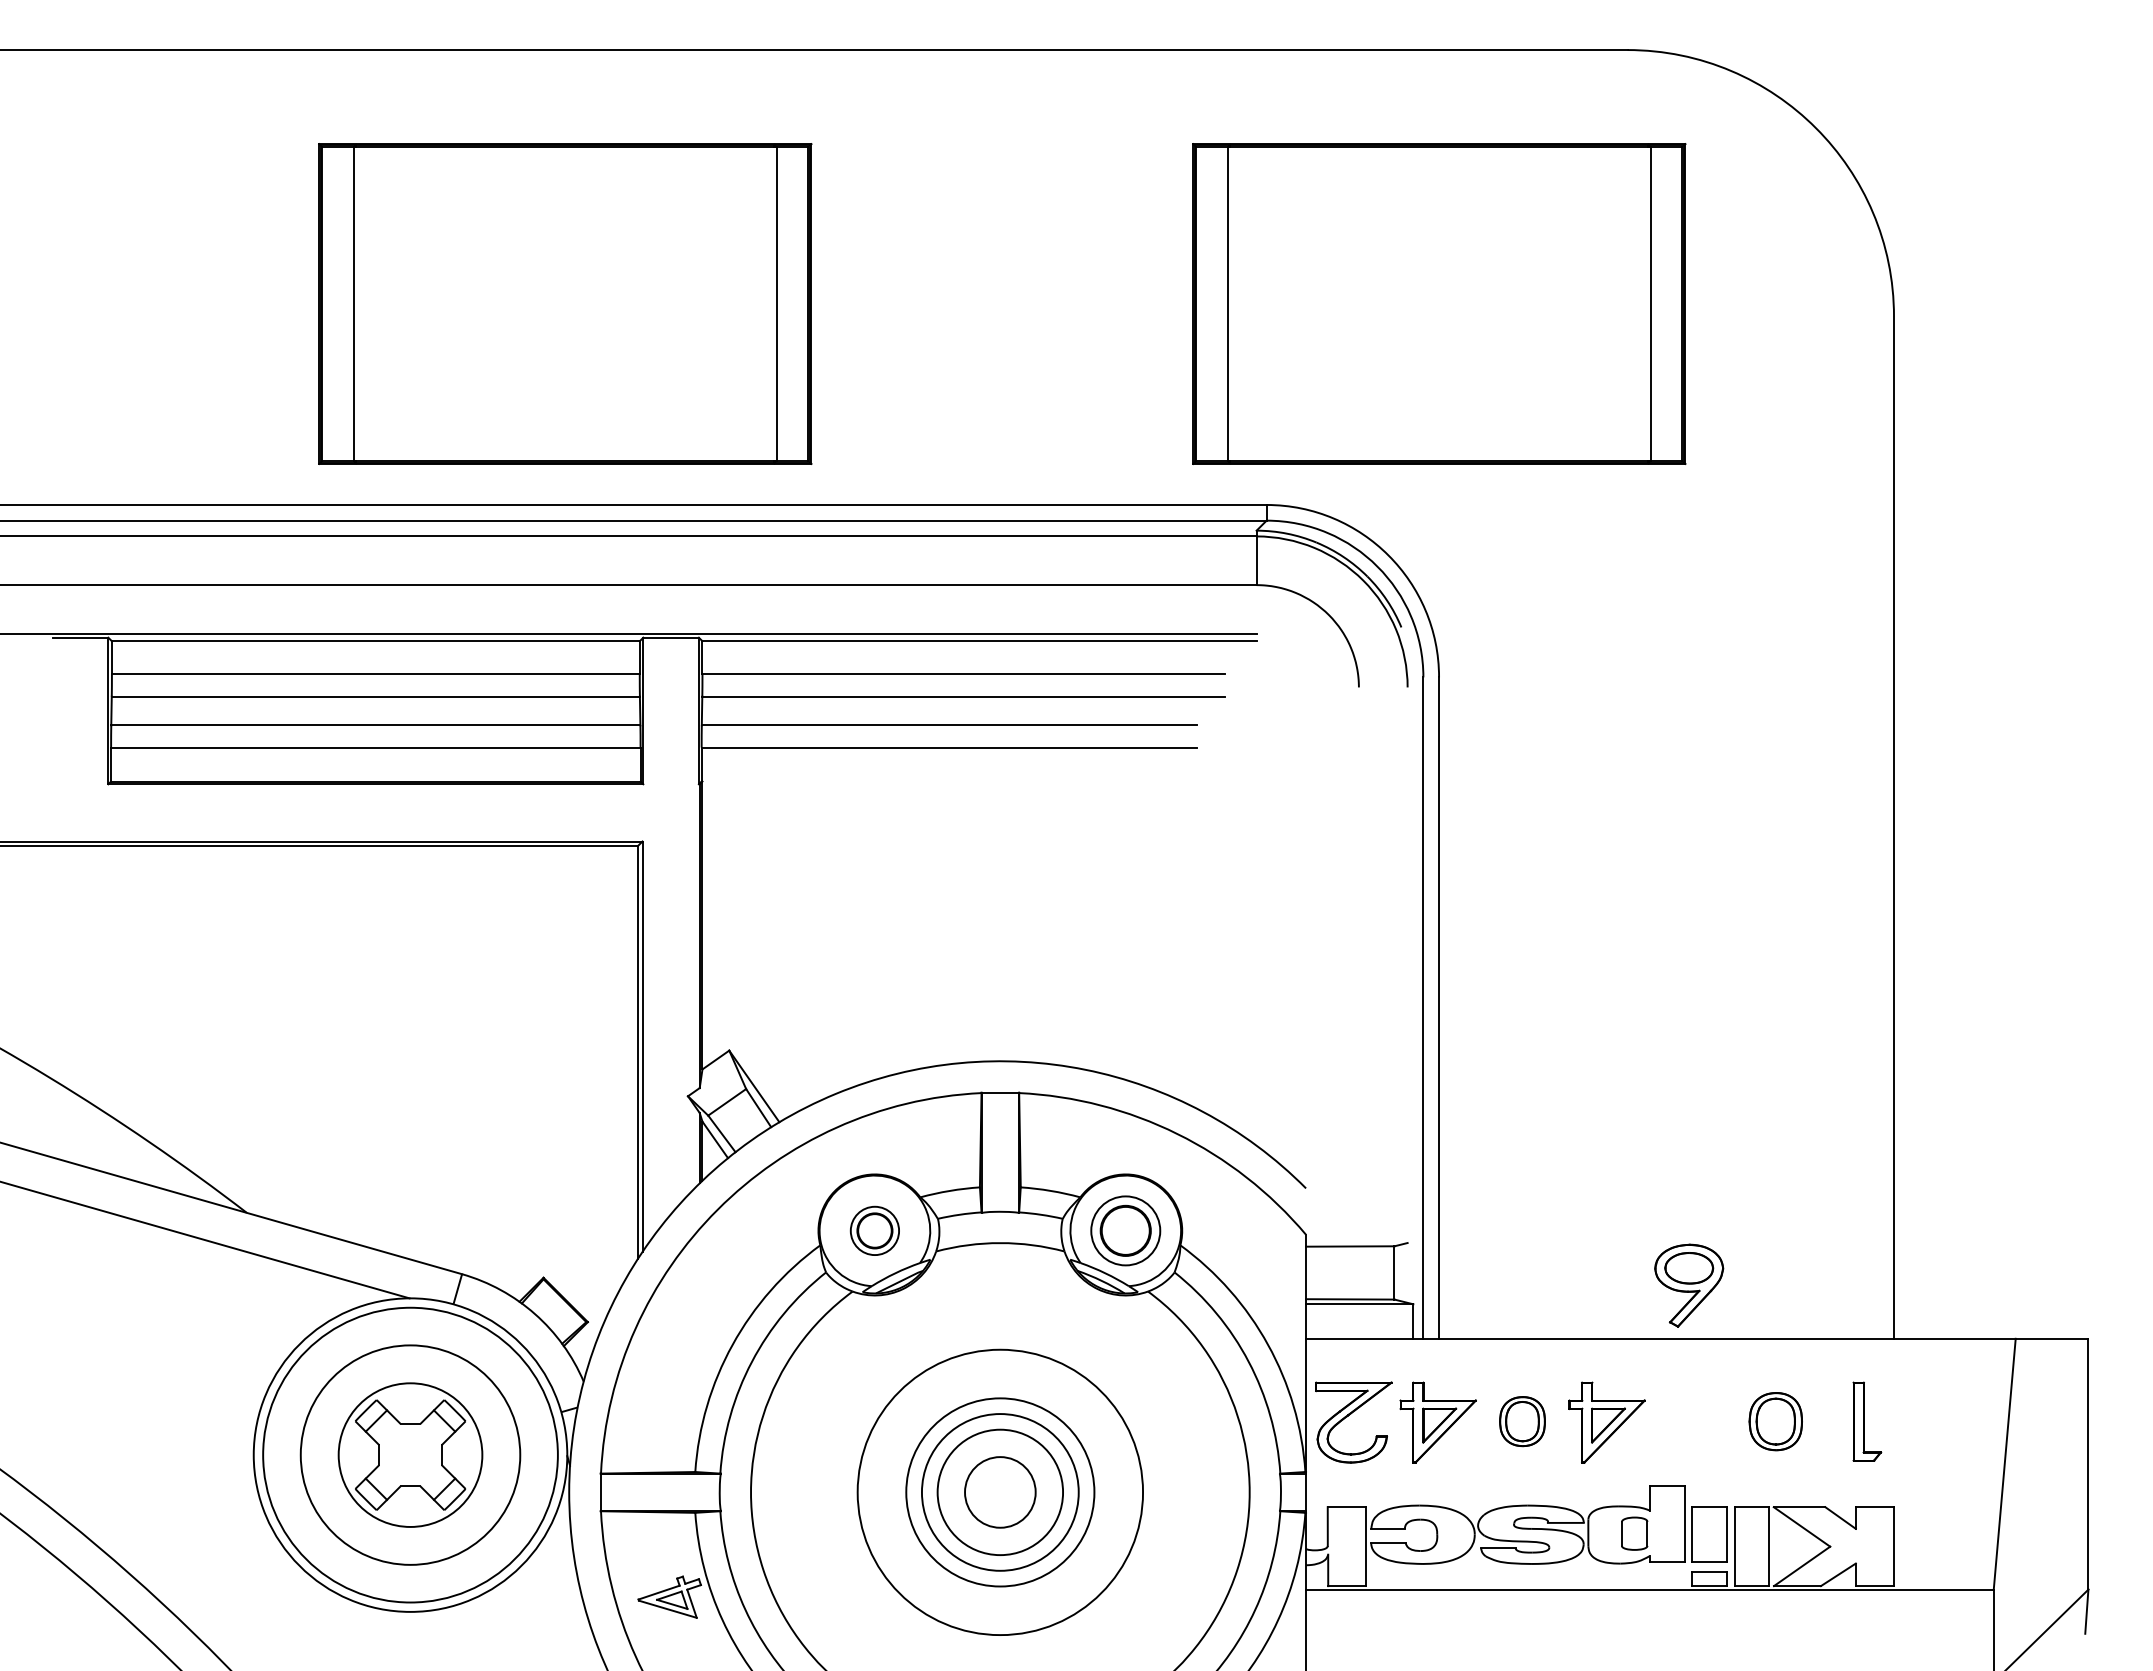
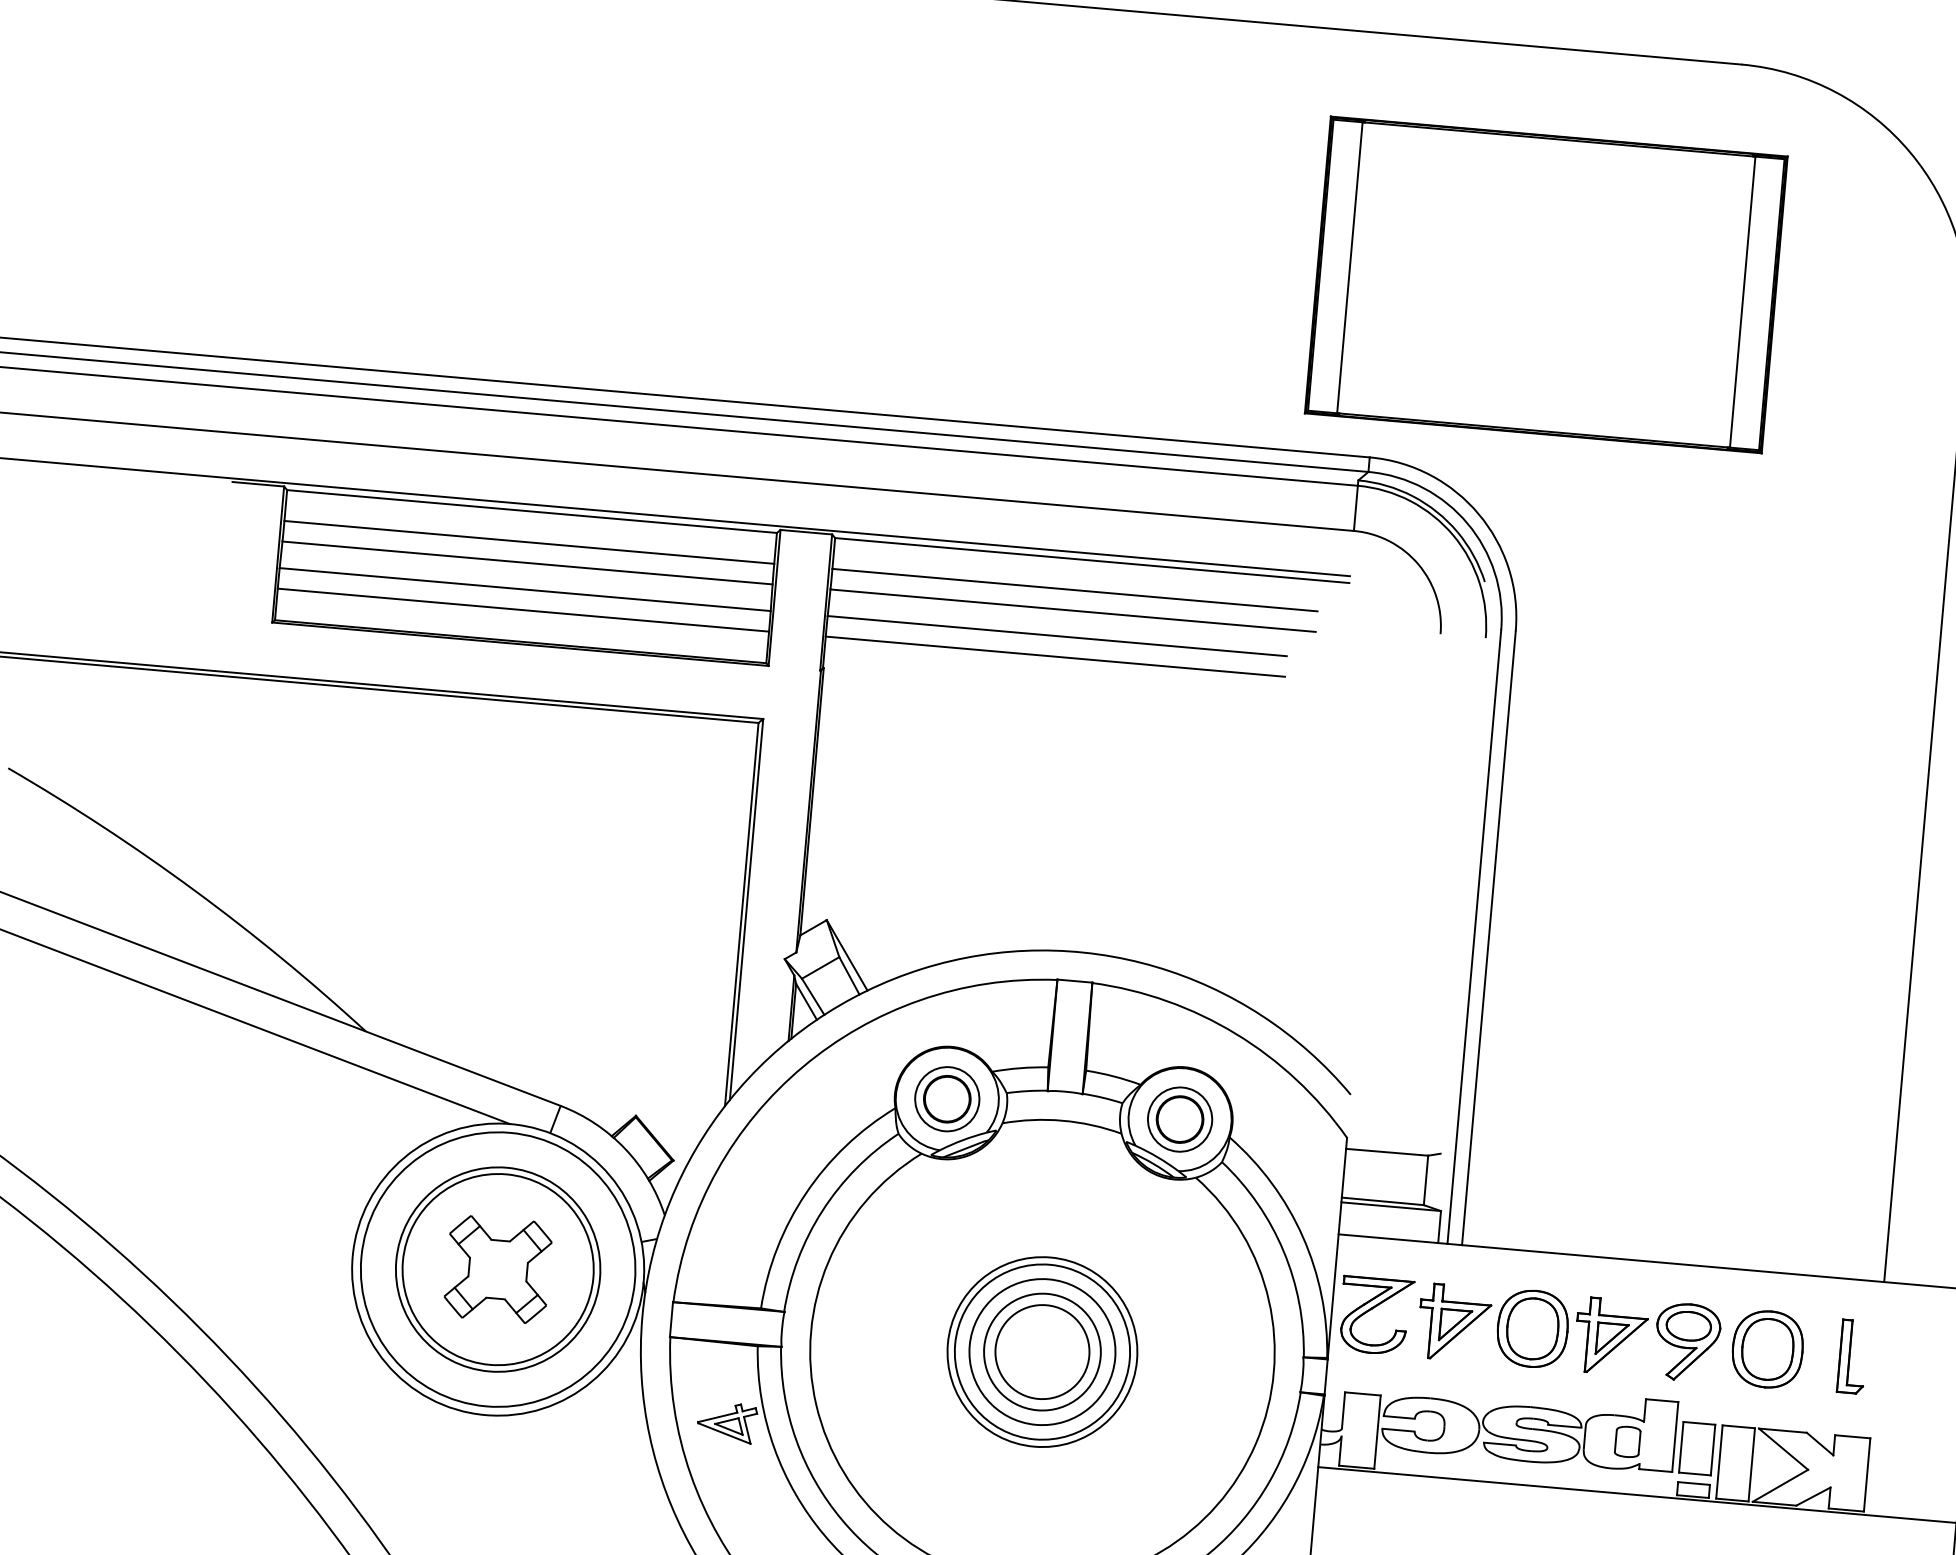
part: (565, 303) -> (735, 213), removed
part: (874, 1230) -> (946, 1098), size x1.43
part: (1689, 1285) -> (1687, 1342), moved
part: (1522, 1421) -> (1532, 1328), size x1.67
part: (1775, 1421) -> (1767, 1349), size x1.43
circle: (410, 1454) -> (498, 1269), size x1.43
circle: (999, 1491) -> (1041, 1351), size x1.43
circle: (1000, 1492) -> (1042, 1352), size x0.71

